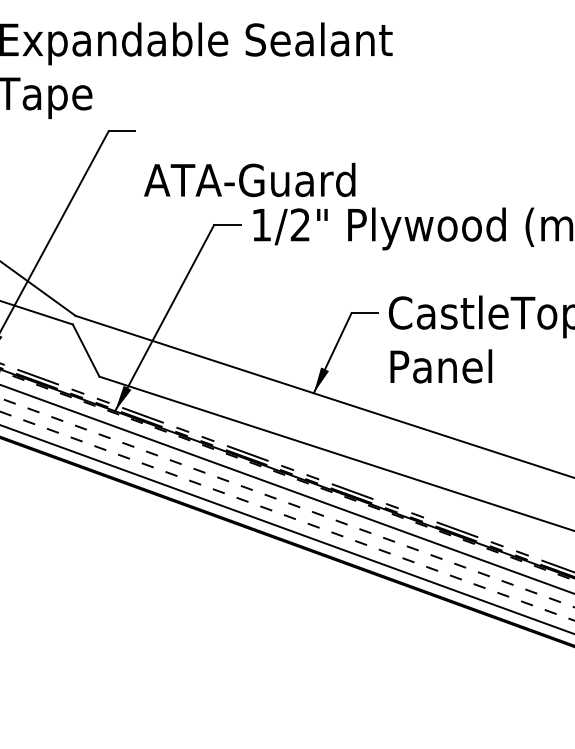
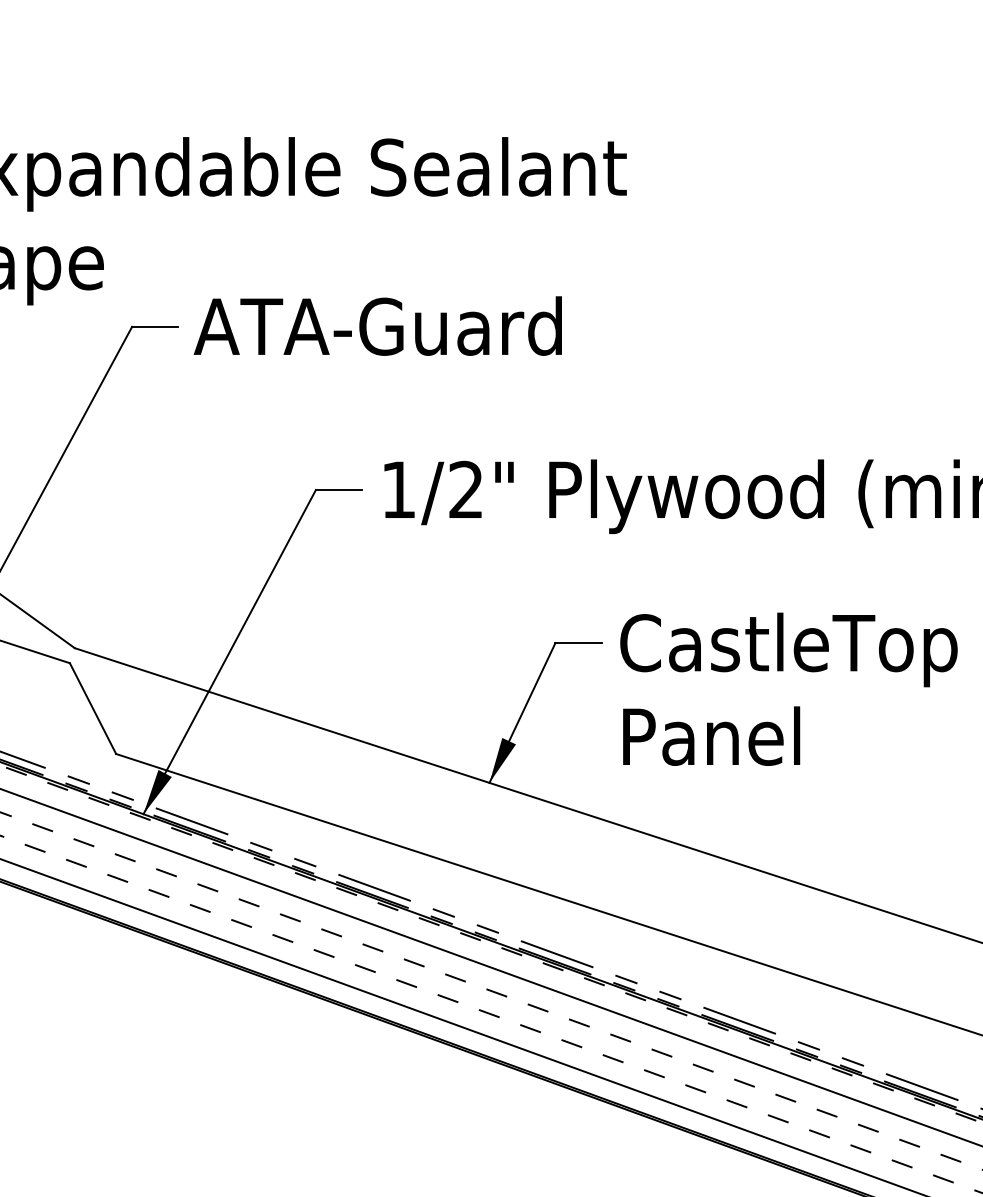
text: (249, 179) -> (377, 325), moved

